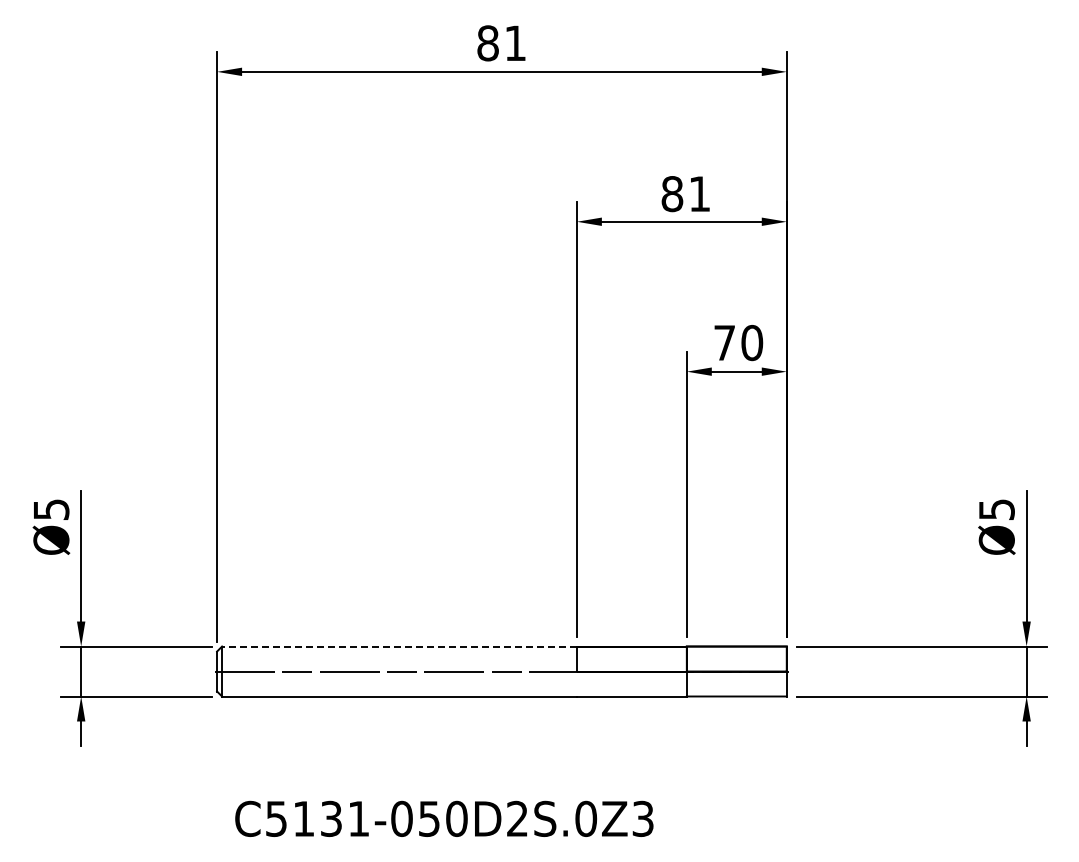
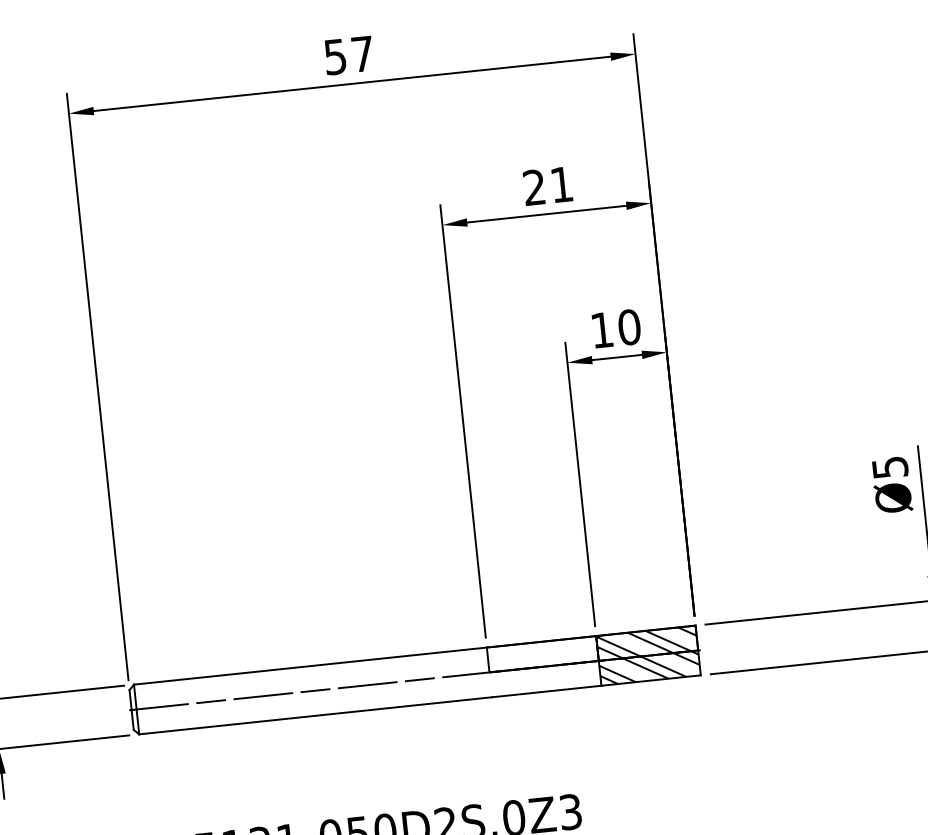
text: (501, 43) -> (348, 55), 81 -> 57
text: (672, 194) -> (534, 188), 81 -> 21
text: (724, 342) -> (601, 329), 70 -> 10
line: (399, 646) -> (310, 666), dashed -> solid
hatch: (736, 671) -> (648, 655), added

